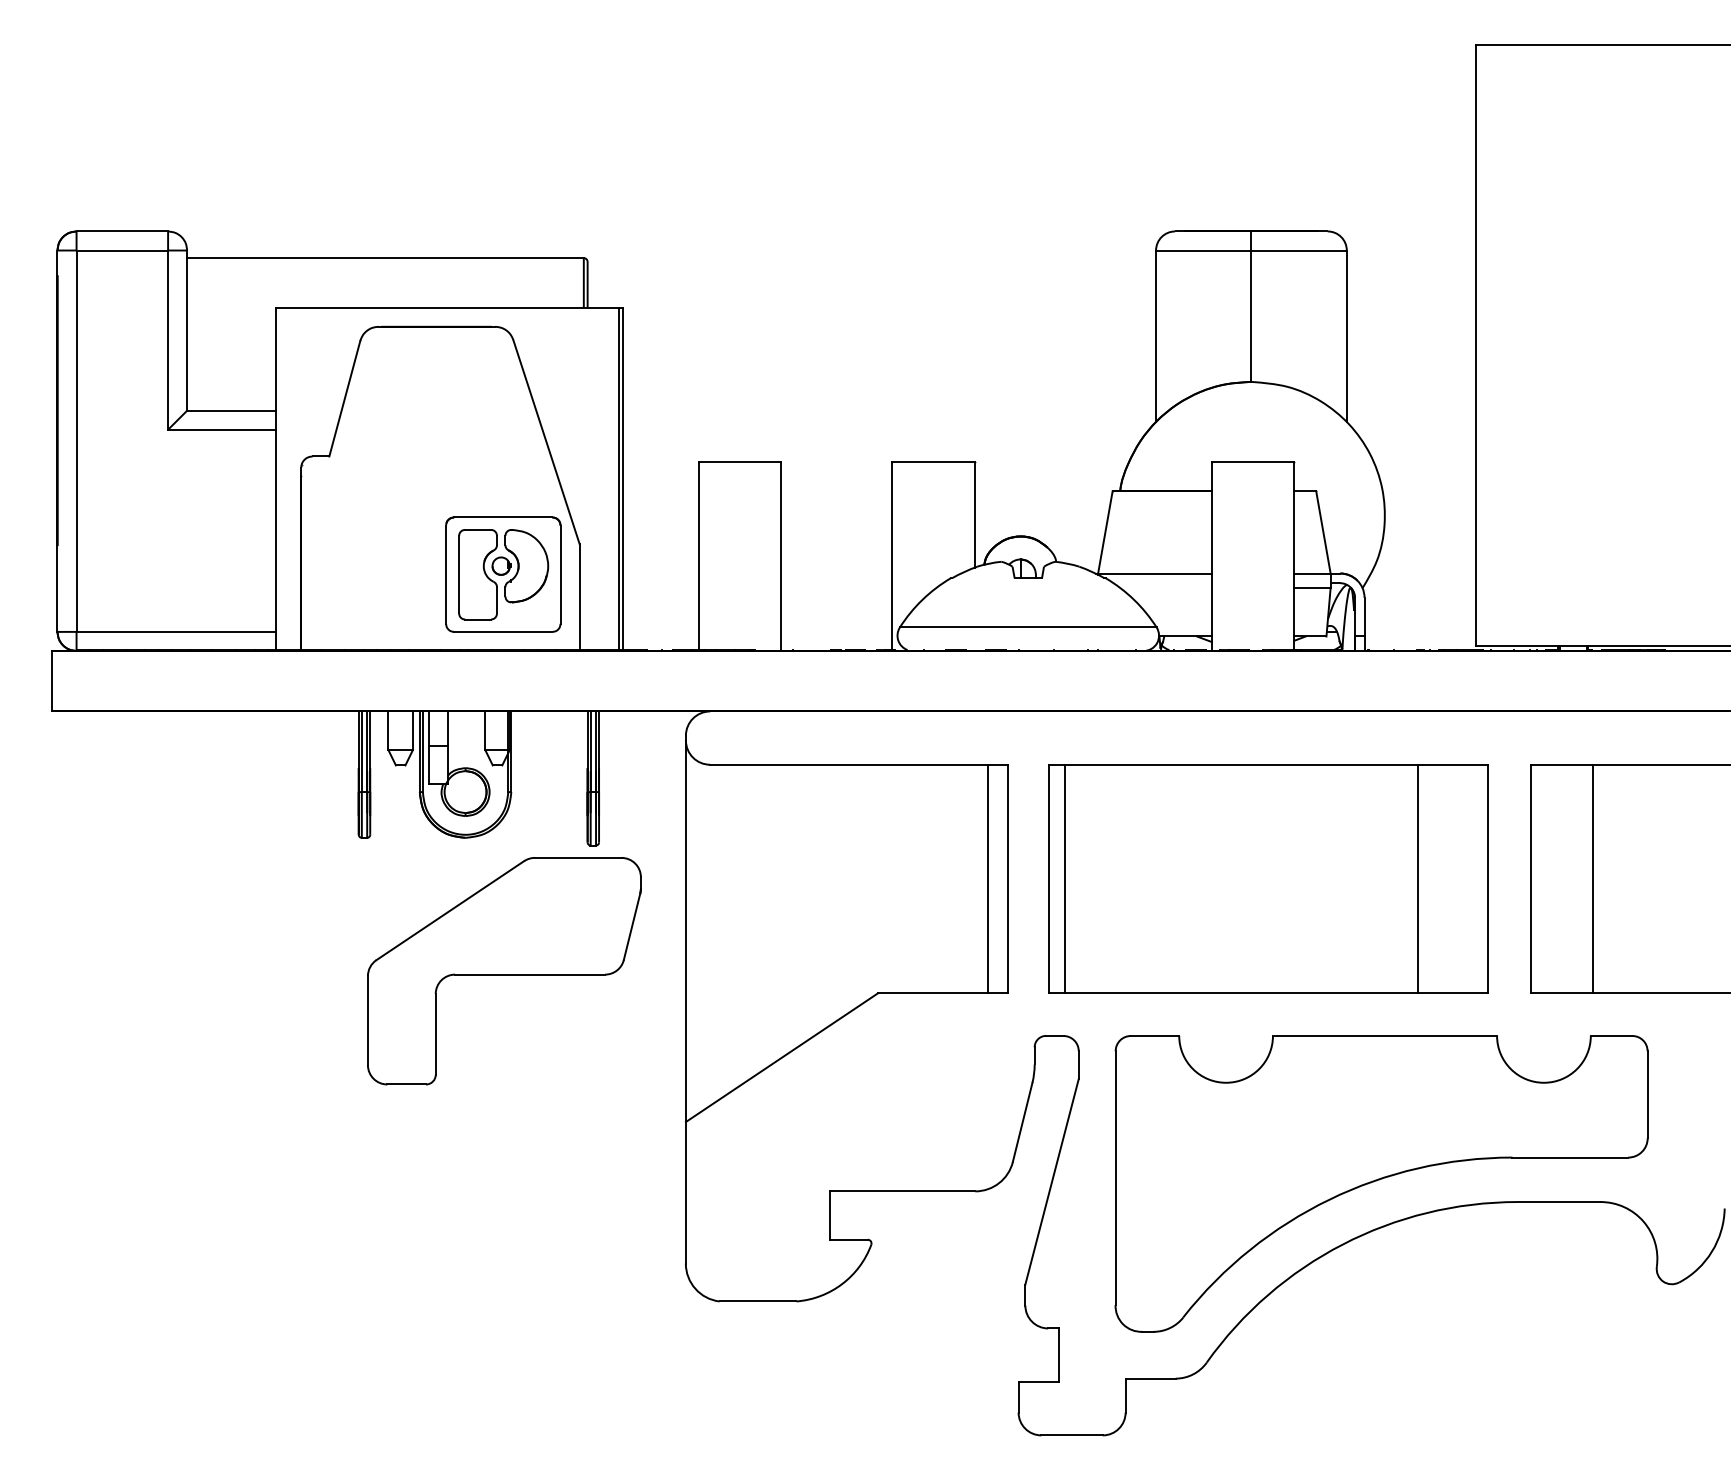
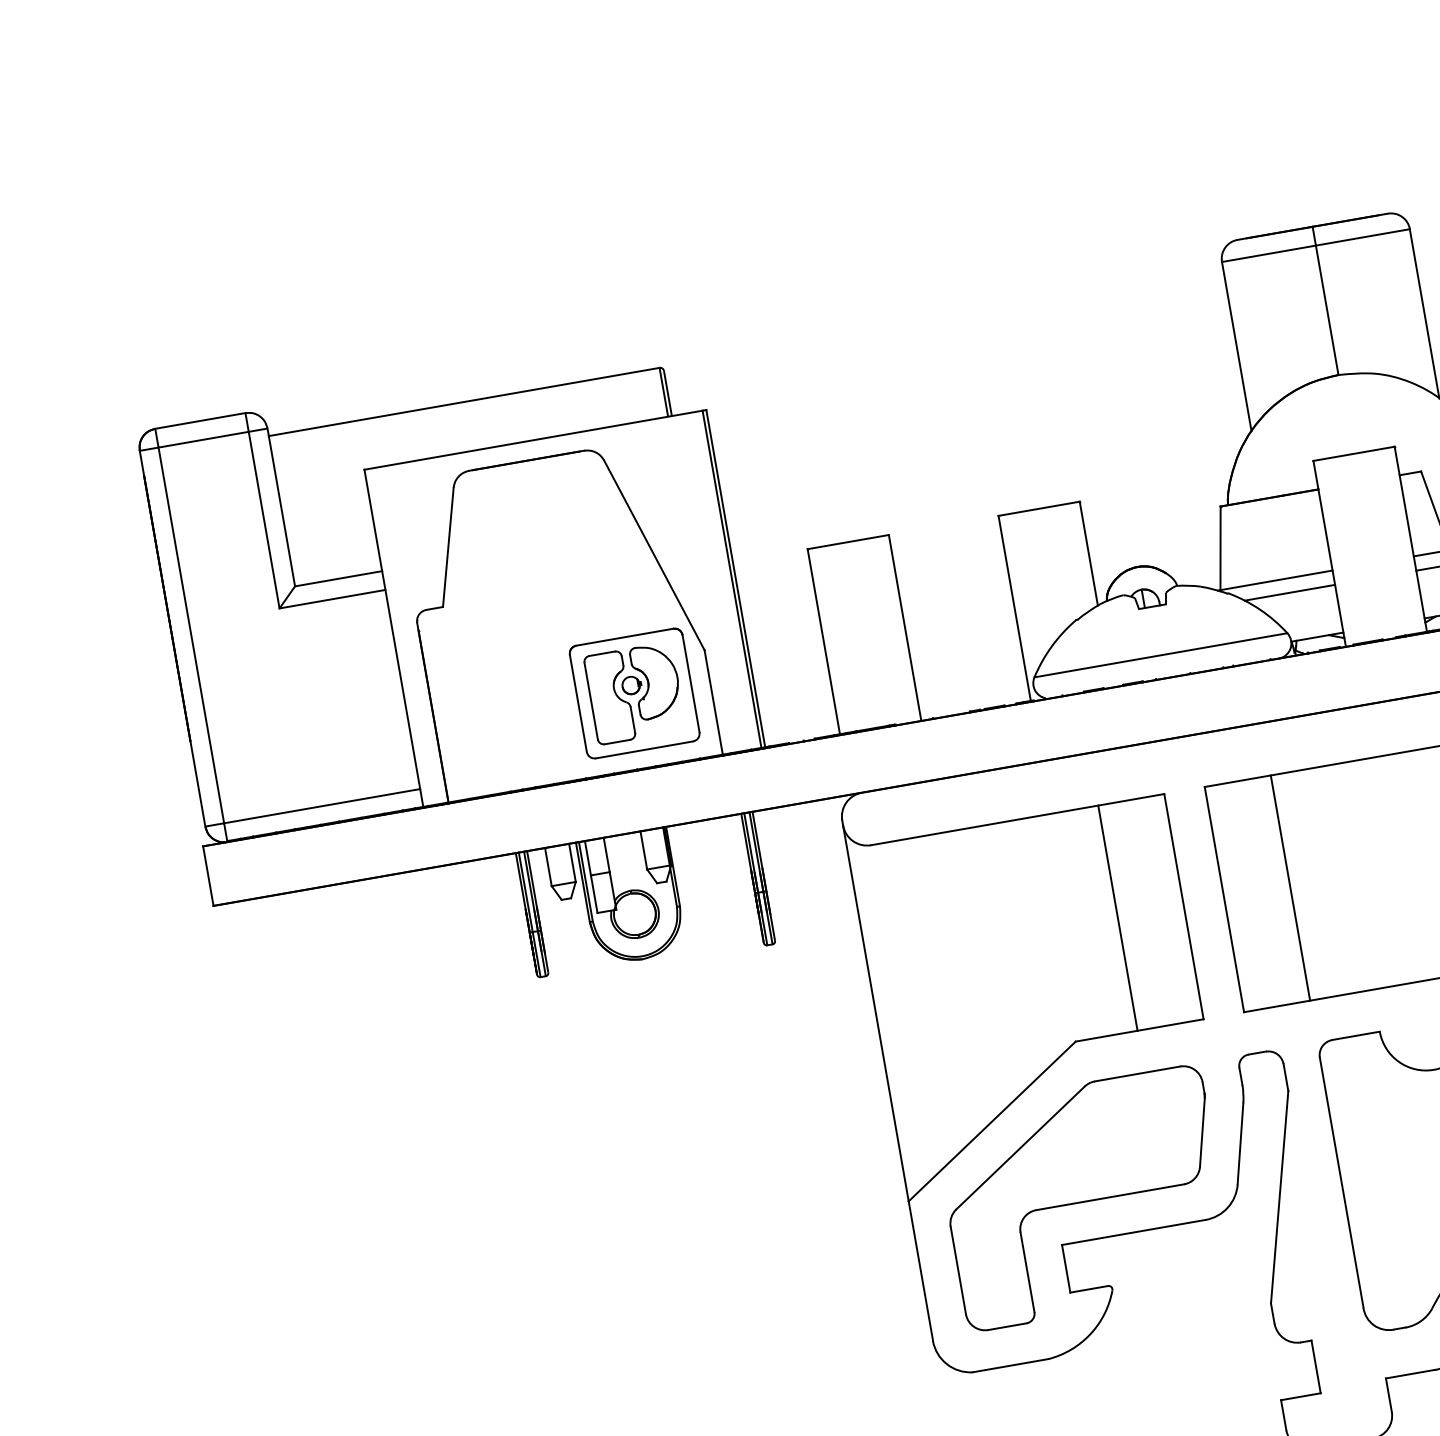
line: (1165, 588) -> (1289, 593), added
line: (987, 878) -> (1117, 917), moved
line: (1064, 878) -> (1290, 887), moved
part: (504, 971) -> (1084, 1198), moved

